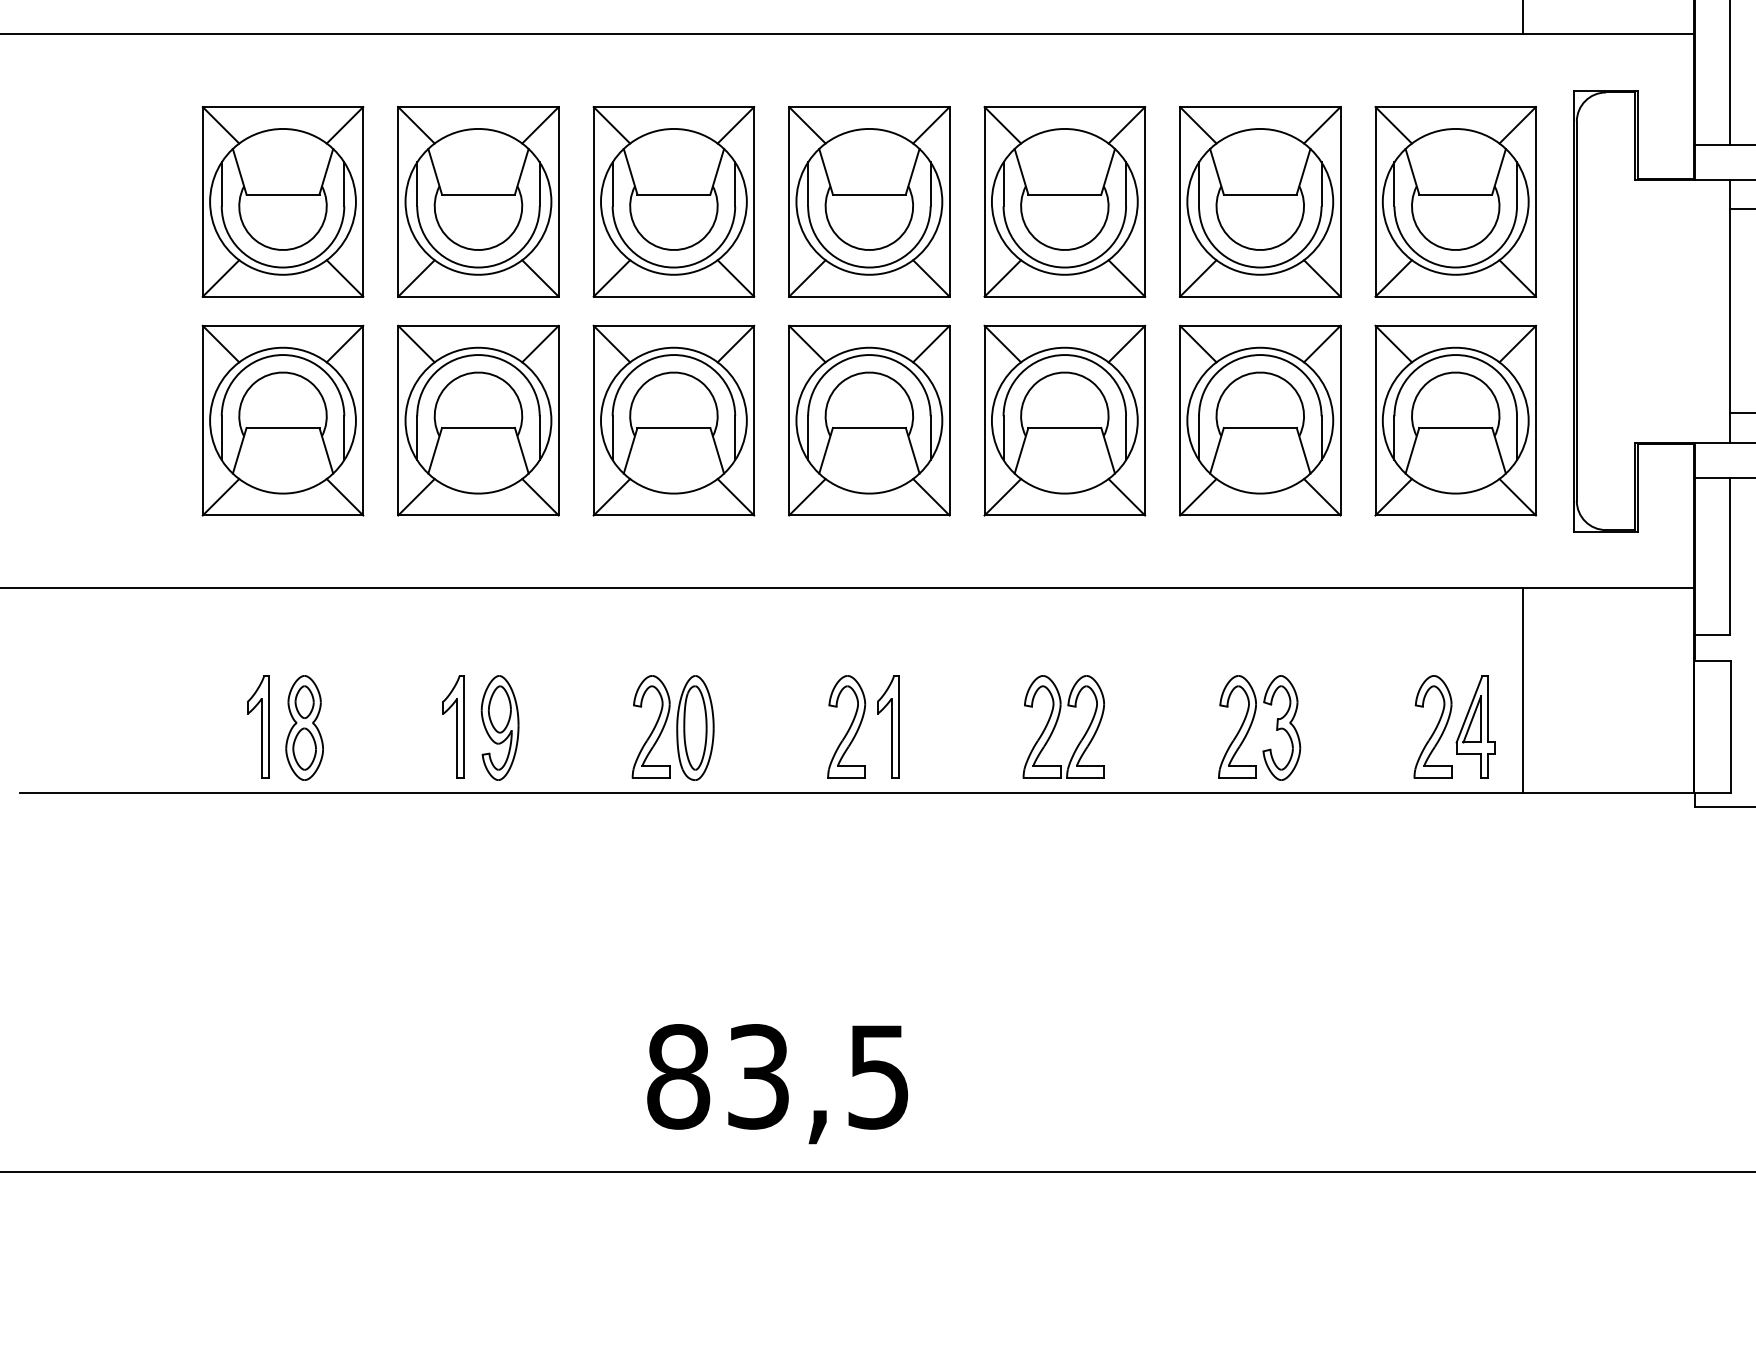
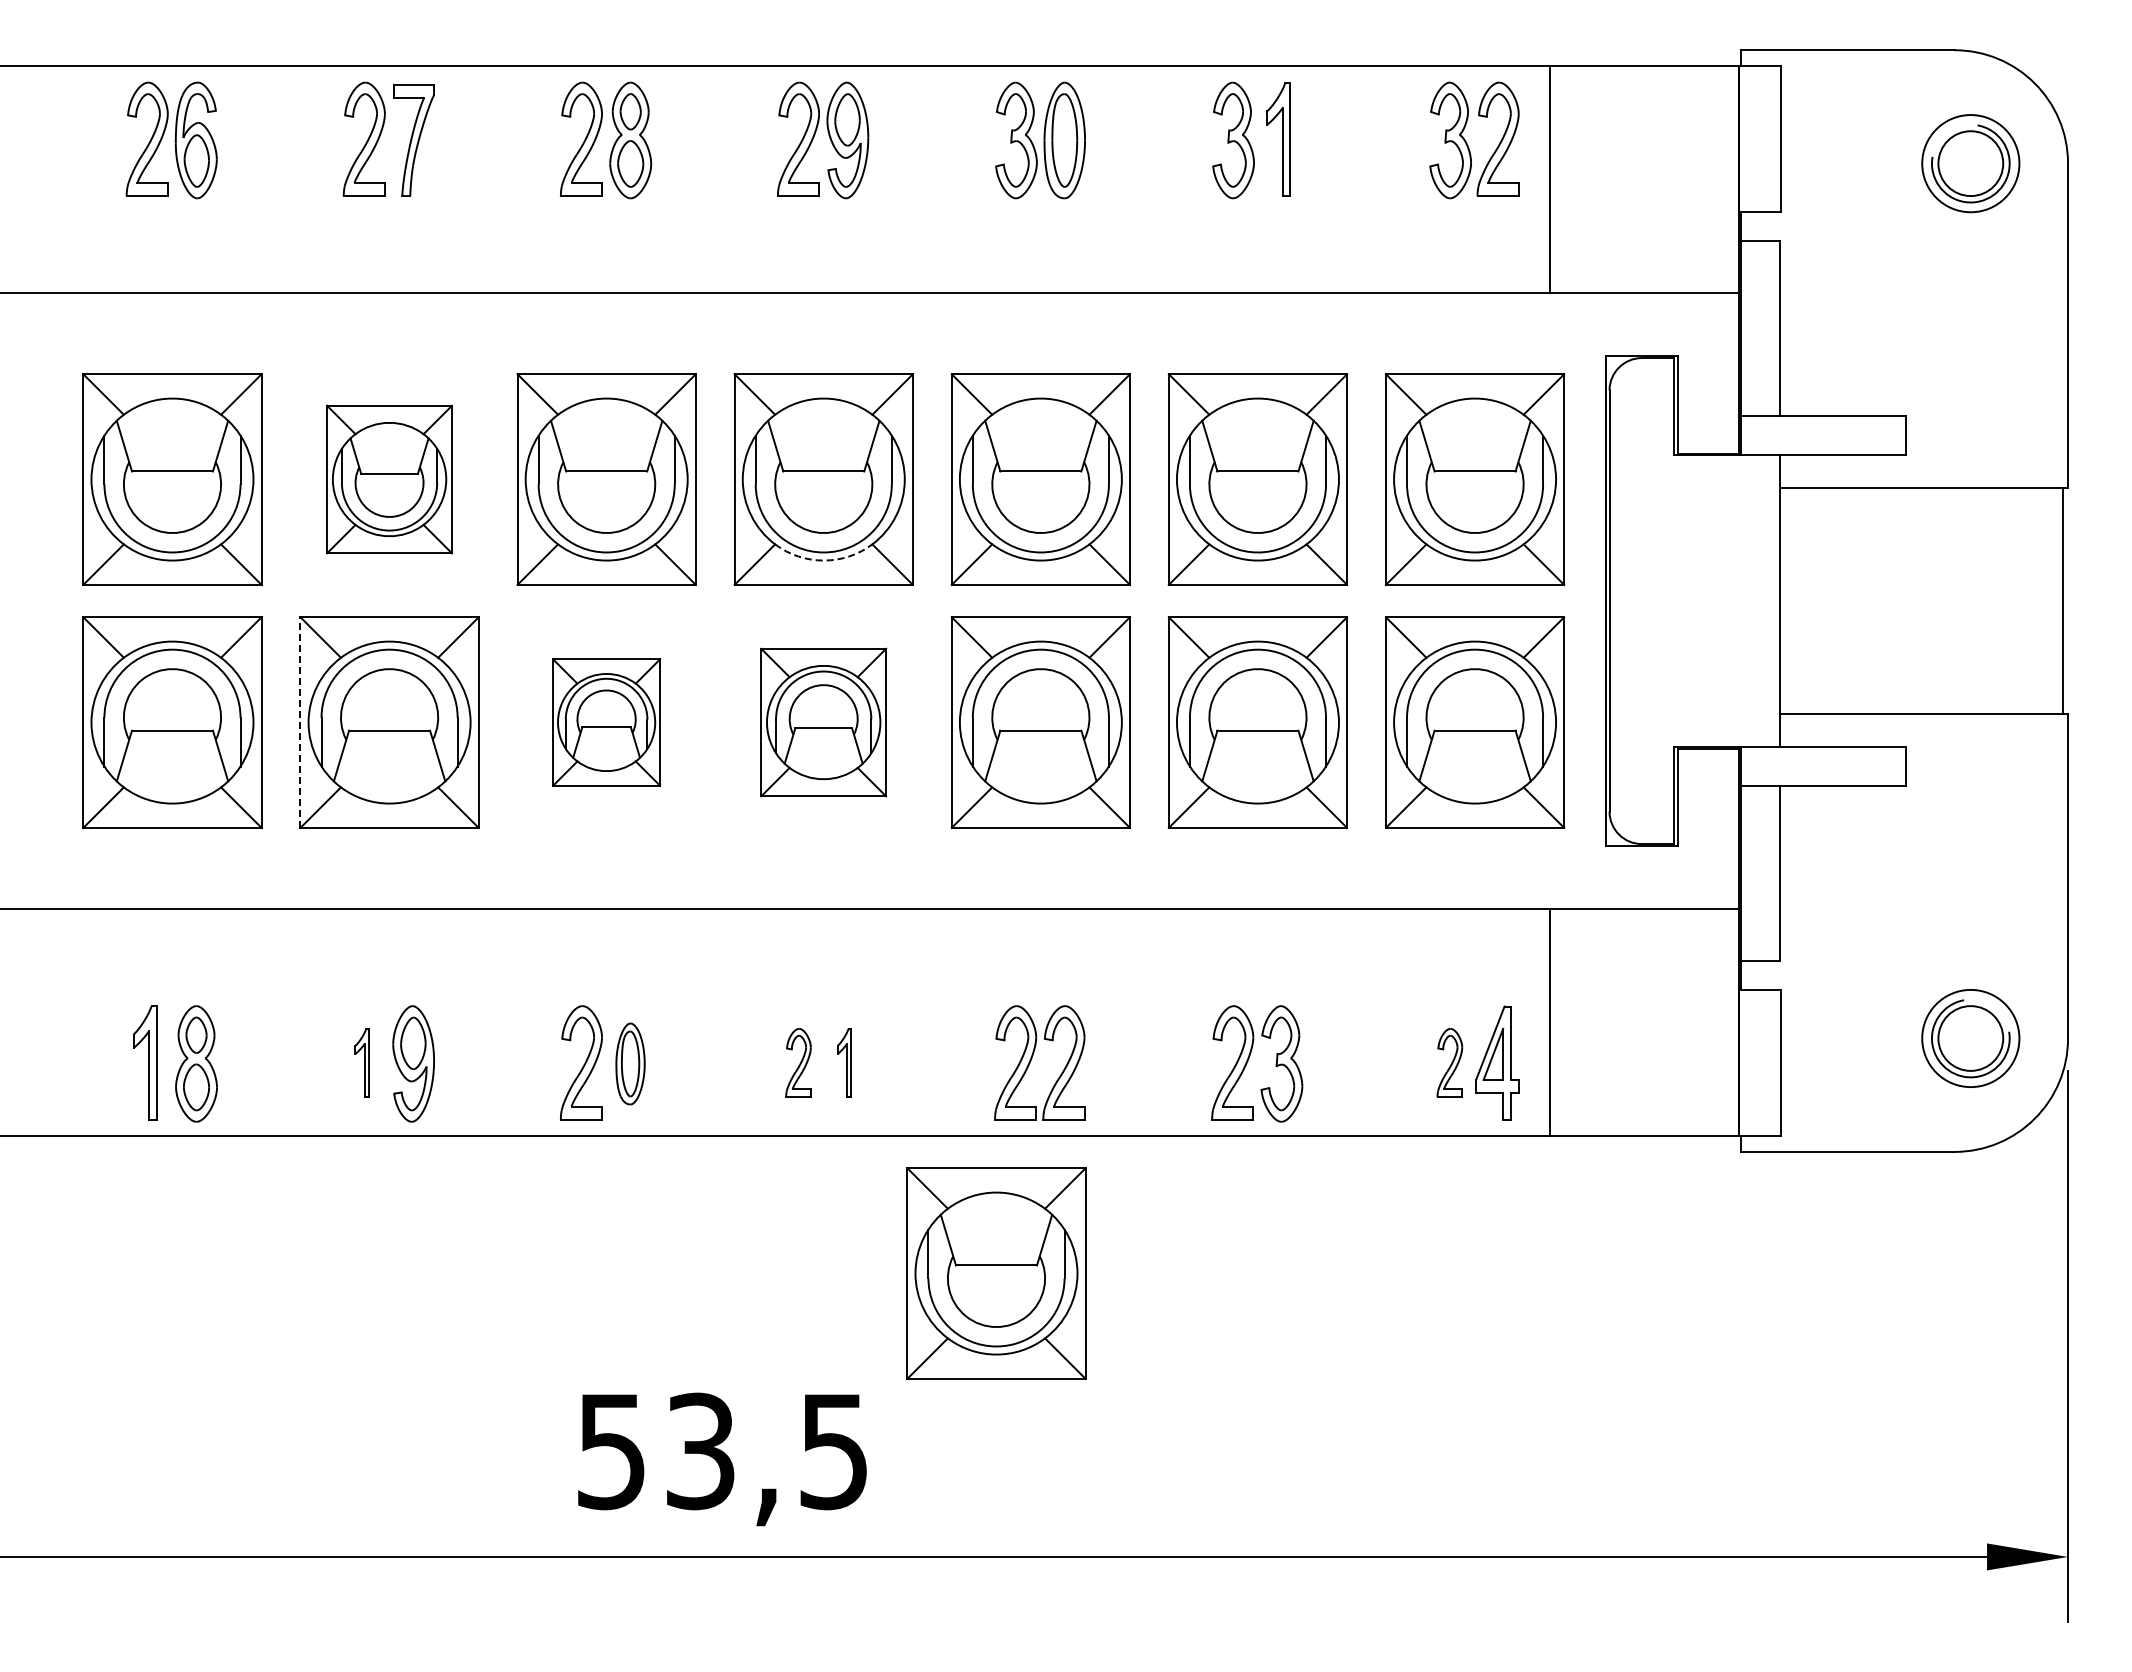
part: (478, 201) -> (389, 479), size x0.7
arc: (869, 274) -> (823, 560), solid -> dashed
line: (398, 420) -> (300, 722), solid -> dashed
part: (673, 420) -> (606, 722), size x0.6
part: (869, 420) -> (823, 722), size x0.7
part: (454, 726) -> (362, 1062), size x0.6
part: (846, 726) -> (798, 1062), size x0.6
part: (888, 726) -> (844, 1062), size x0.6
part: (1432, 726) -> (1449, 1062), size x0.6
part: (695, 727) -> (630, 1063), size x0.7
part: (1024, 916) -> (996, 1273), added
text: (678, 1076) -> (611, 1451), 83,5 -> 53,5

